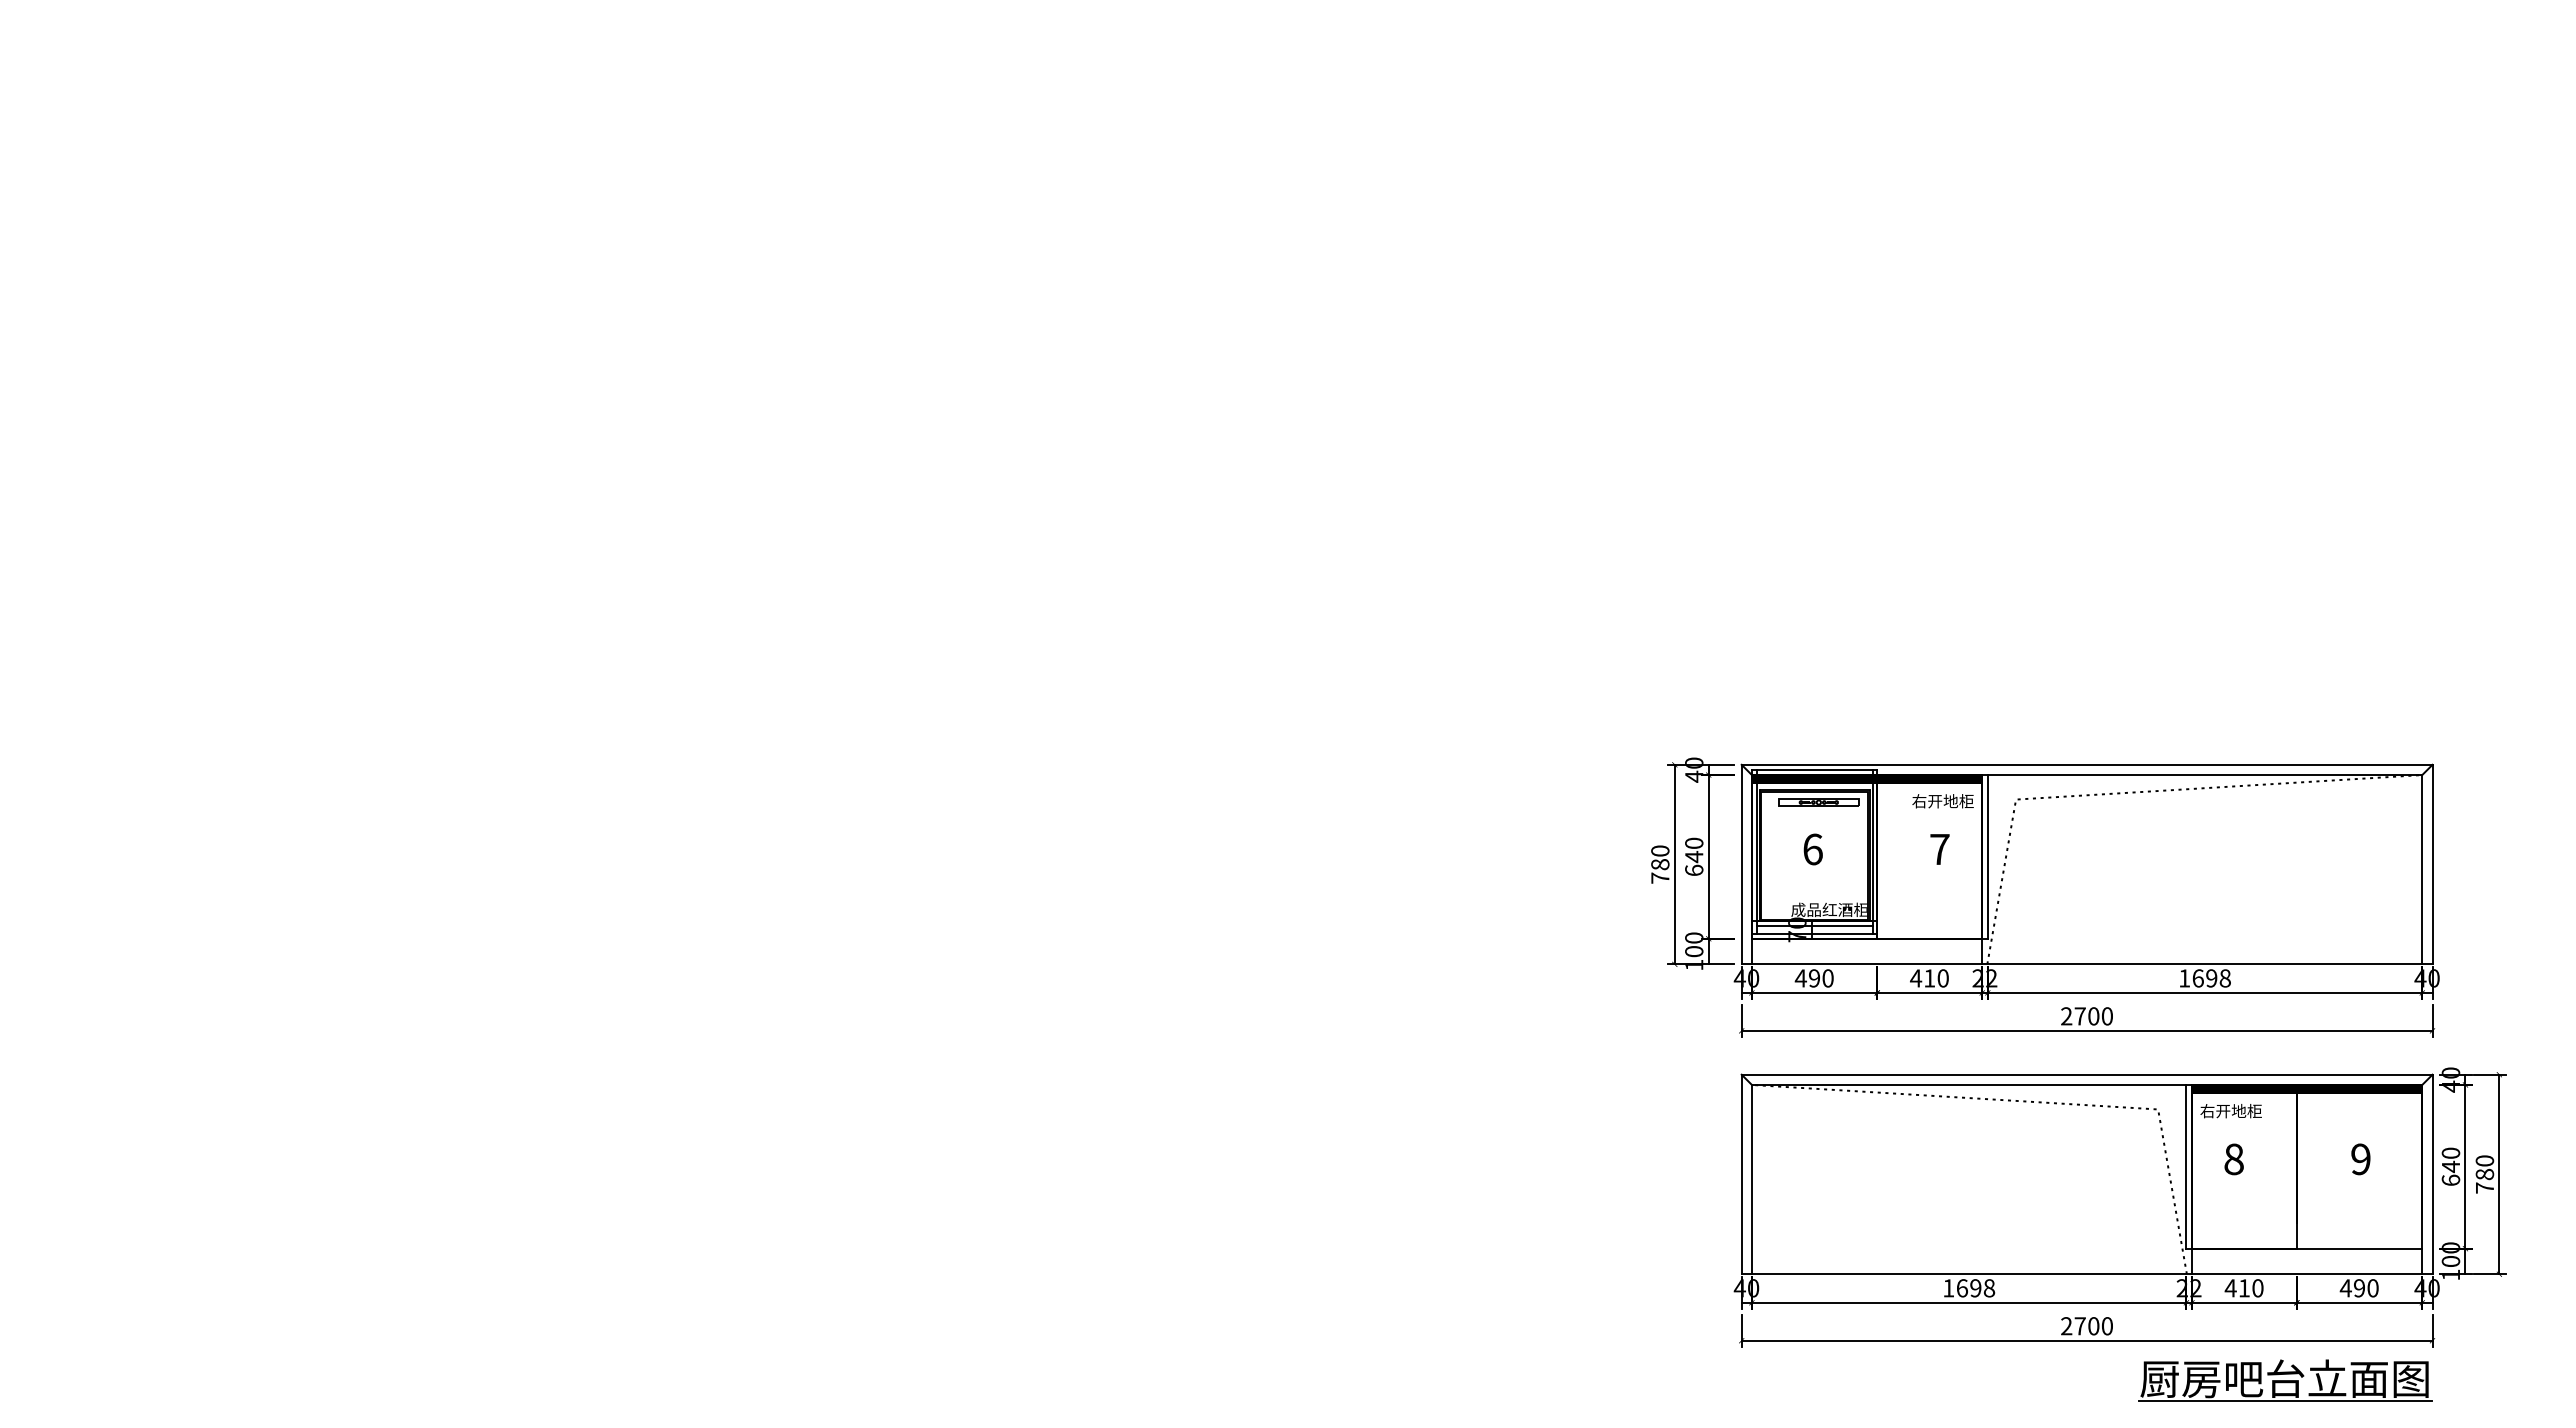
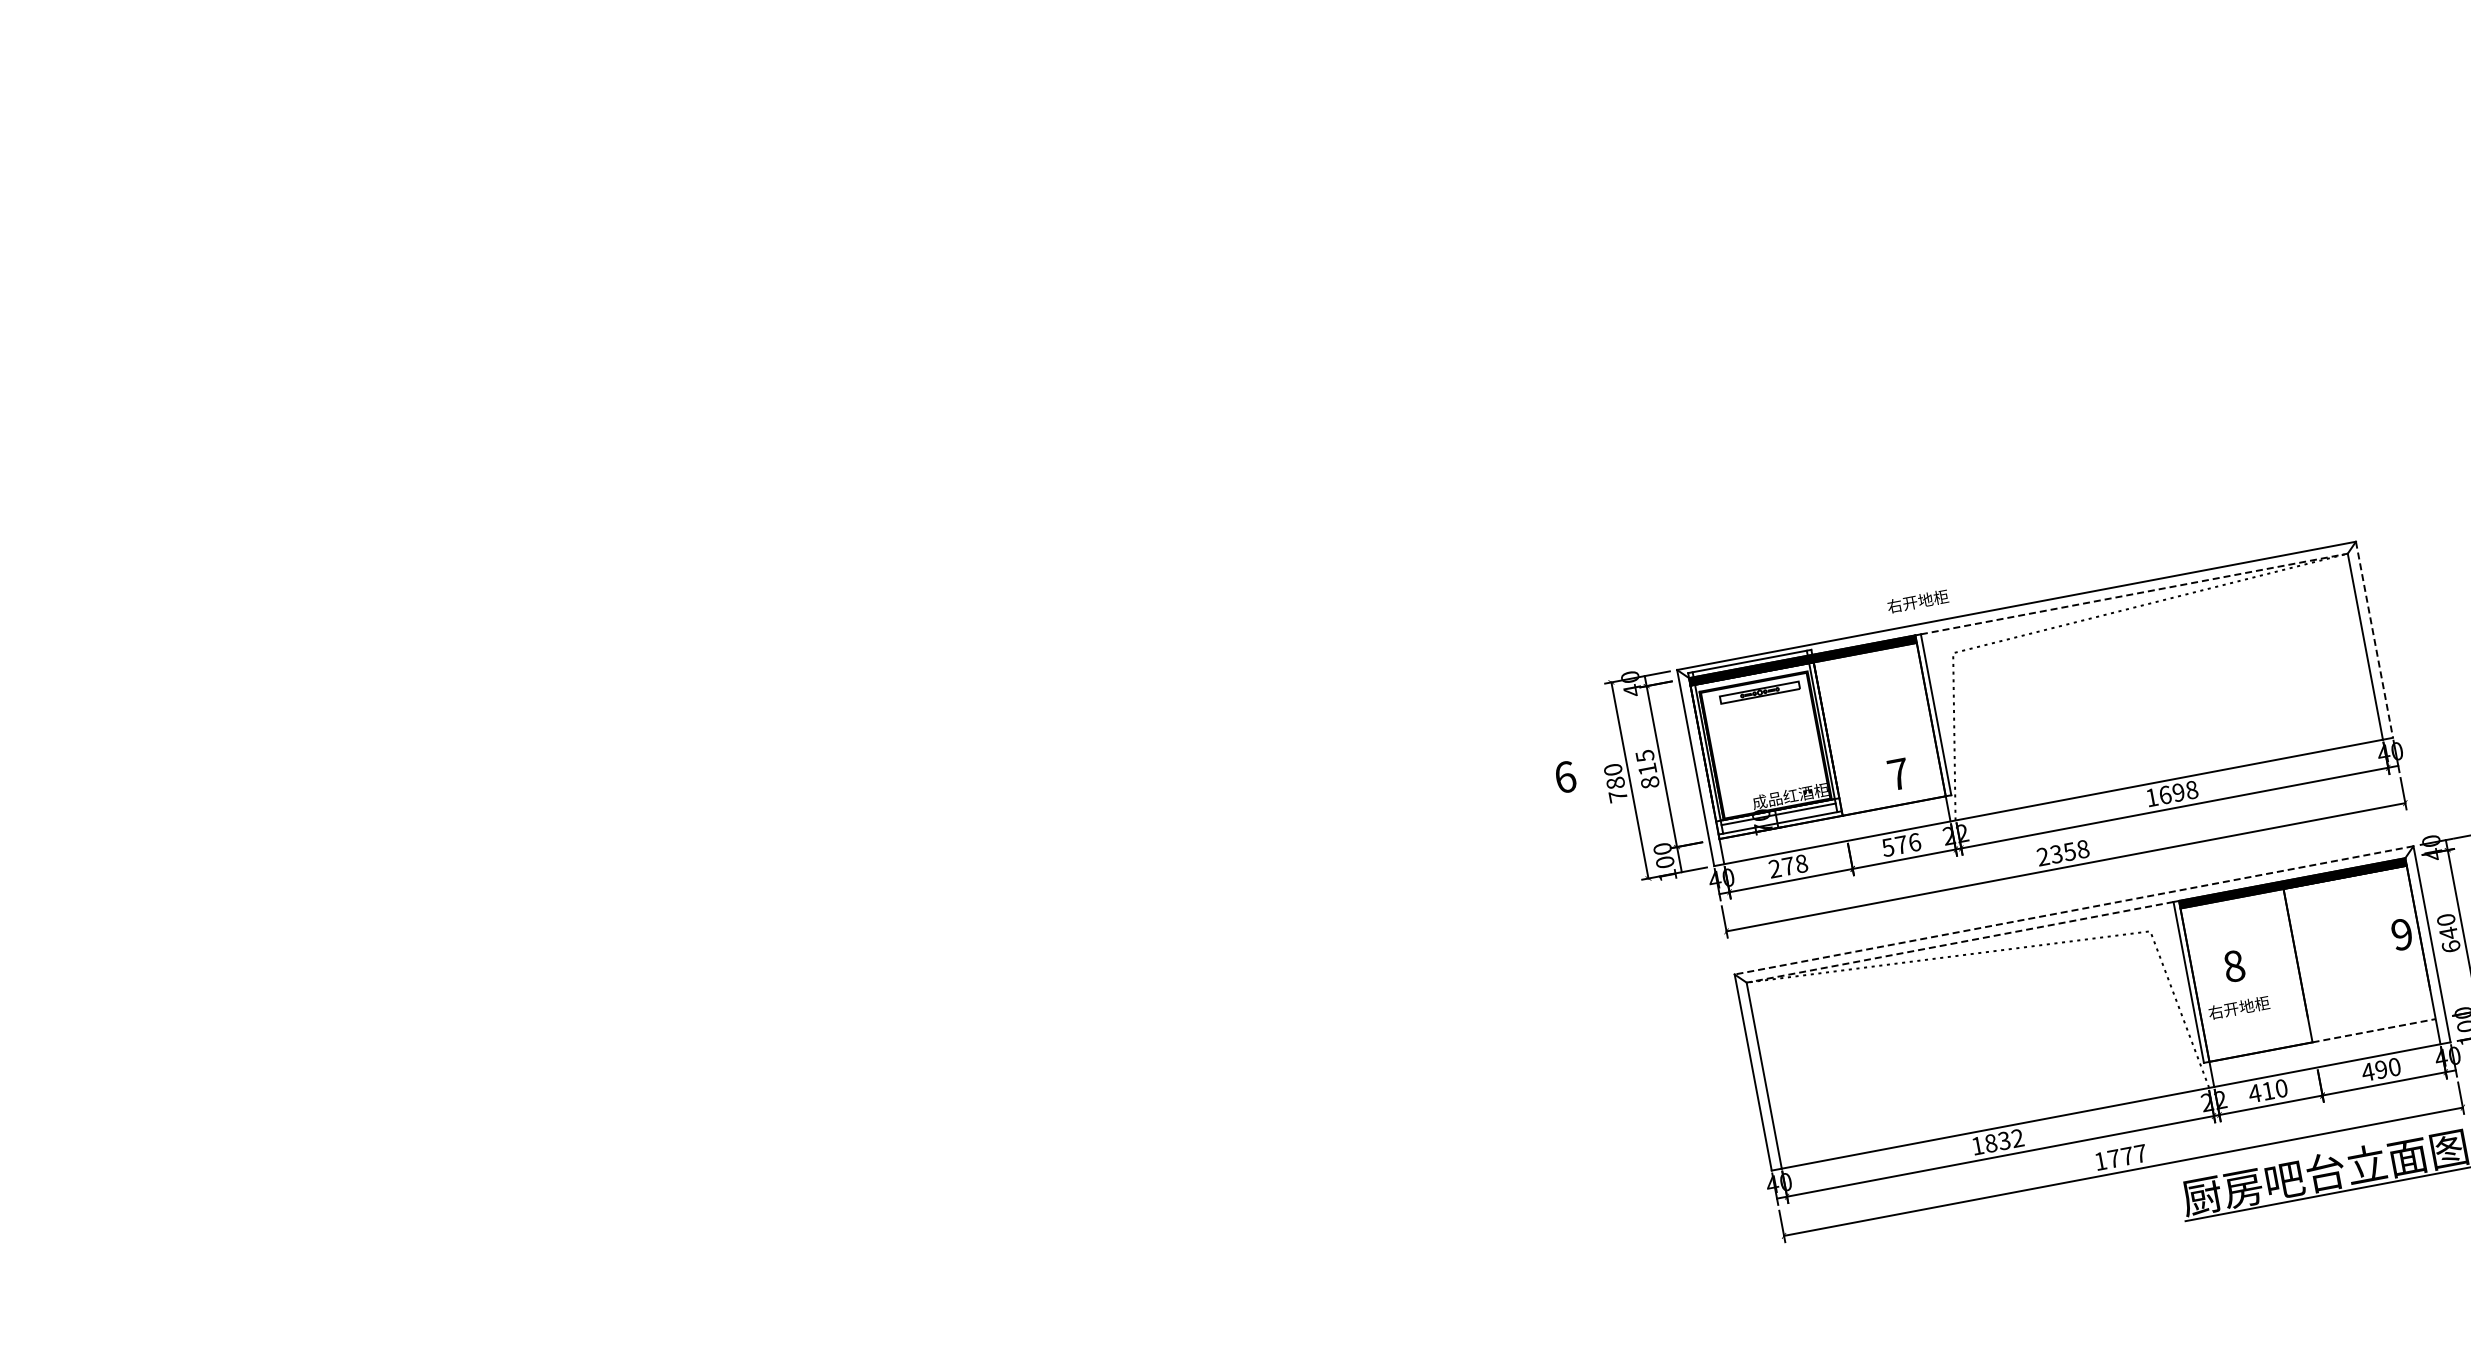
line: (2205, 775) -> (2134, 594), solid -> dashed
text: (1942, 801) -> (1917, 601), moved
text: (1812, 849) -> (1564, 777), moved
text: (1939, 849) -> (1898, 774), moved
text: (1694, 856) -> (1647, 768), 640 -> 815
line: (2432, 864) -> (2374, 639), solid -> dashed
text: (1813, 978) -> (1787, 866), 490 -> 278
text: (1929, 978) -> (1901, 845), 410 -> 576
text: (2093, 1016) -> (2069, 851), 2700 -> 2358
line: (2086, 1074) -> (2073, 910), solid -> dashed
line: (1968, 1084) -> (1959, 941), solid -> dashed
text: (2230, 1111) -> (2238, 1008), moved
text: (2360, 1159) -> (2401, 934), moved
line: (2359, 1248) -> (2374, 1030), solid -> dashed
text: (1975, 1288) -> (2004, 1141), 1698 -> 1832
text: (2086, 1326) -> (2120, 1157), 2700 -> 1777

